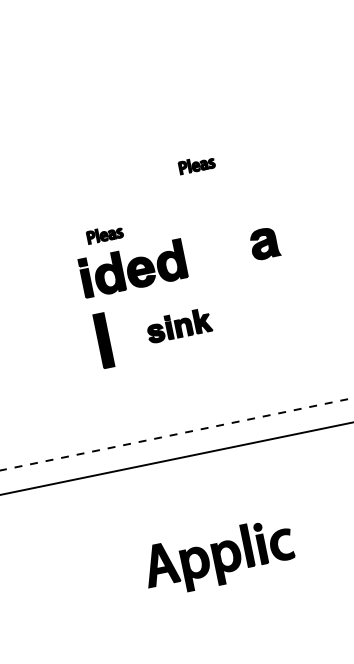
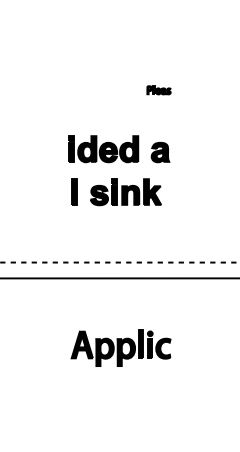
part: (104, 235) -> (89, 123), removed
part: (264, 243) -> (160, 152), moved
part: (178, 326) -> (125, 192), size x1.67
part: (102, 340) -> (74, 191), size x0.71

